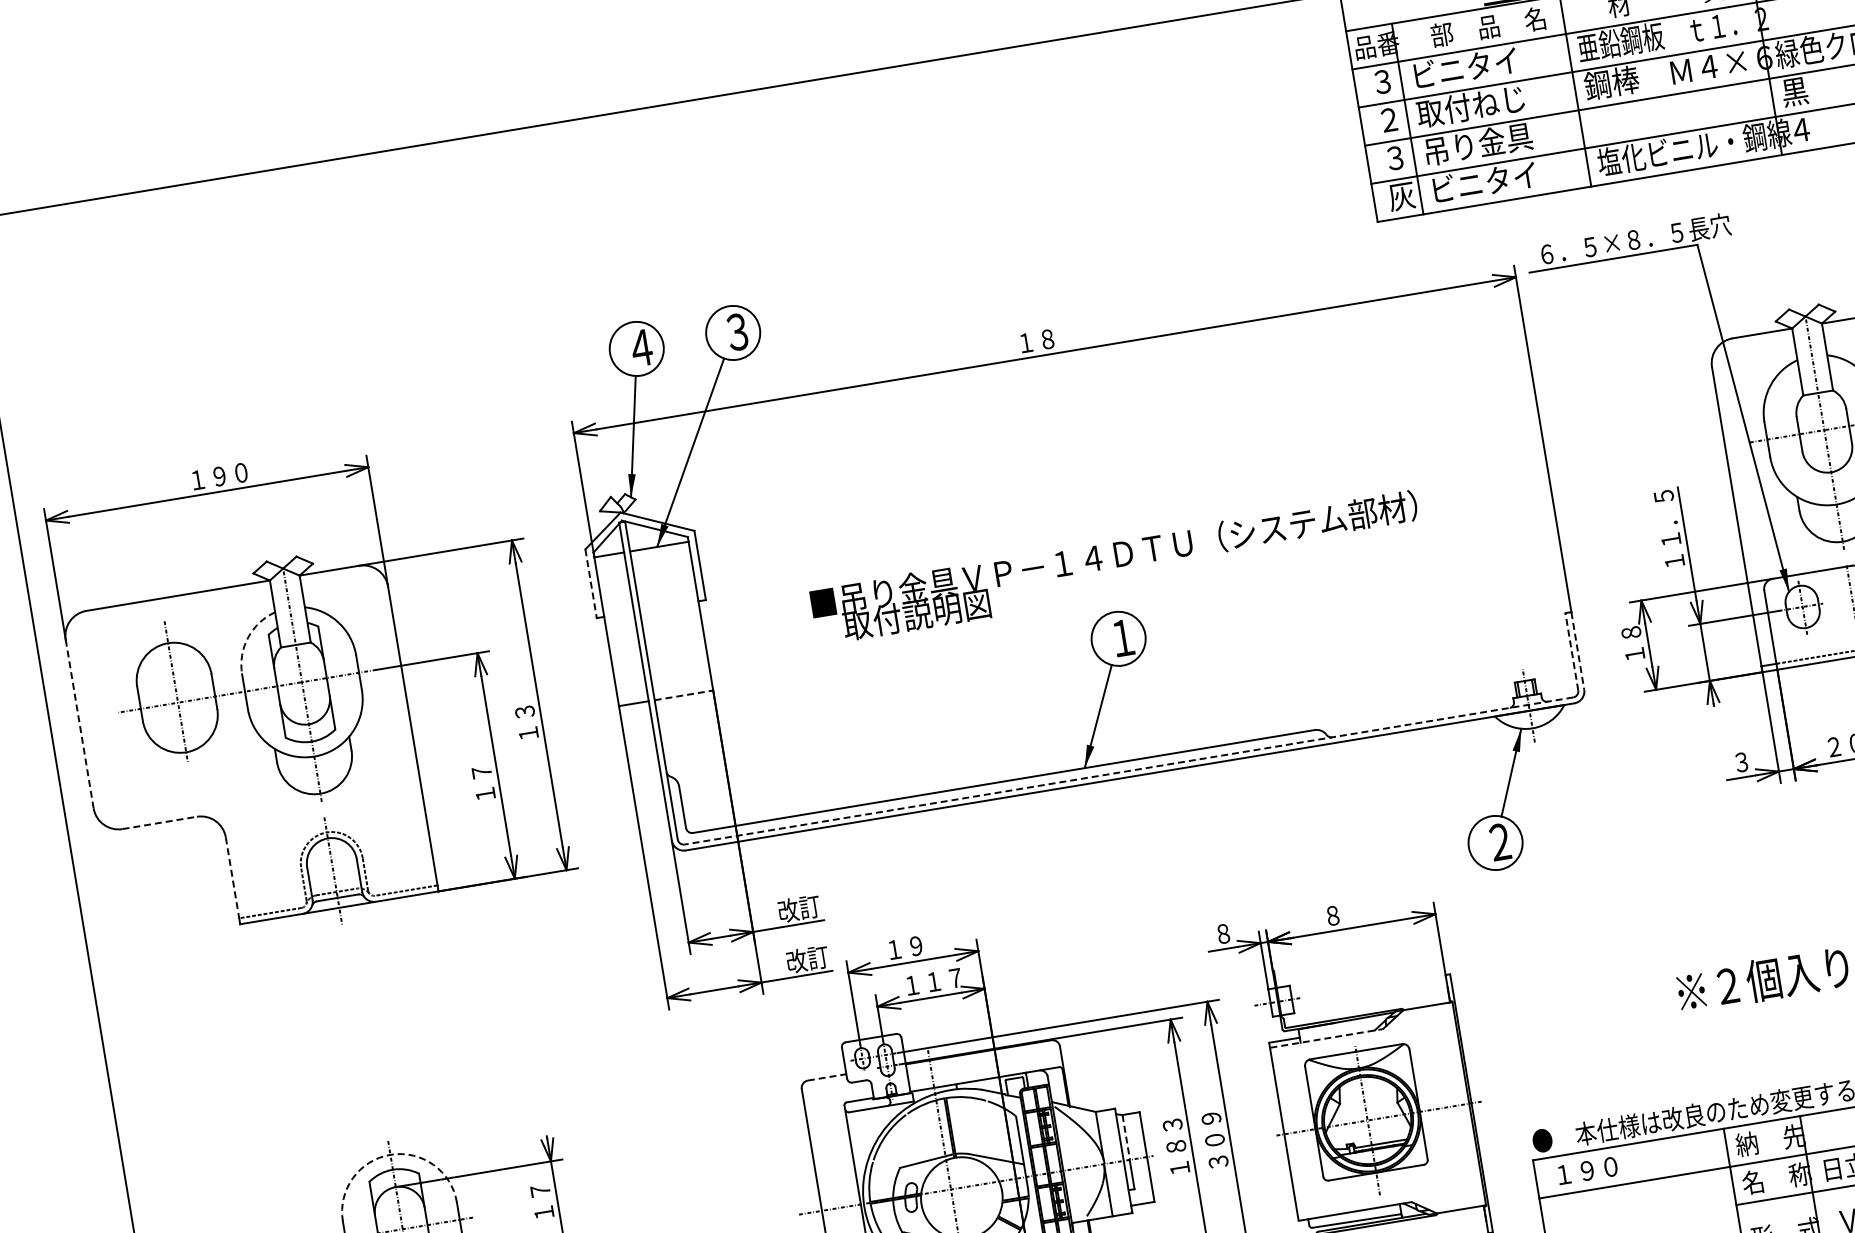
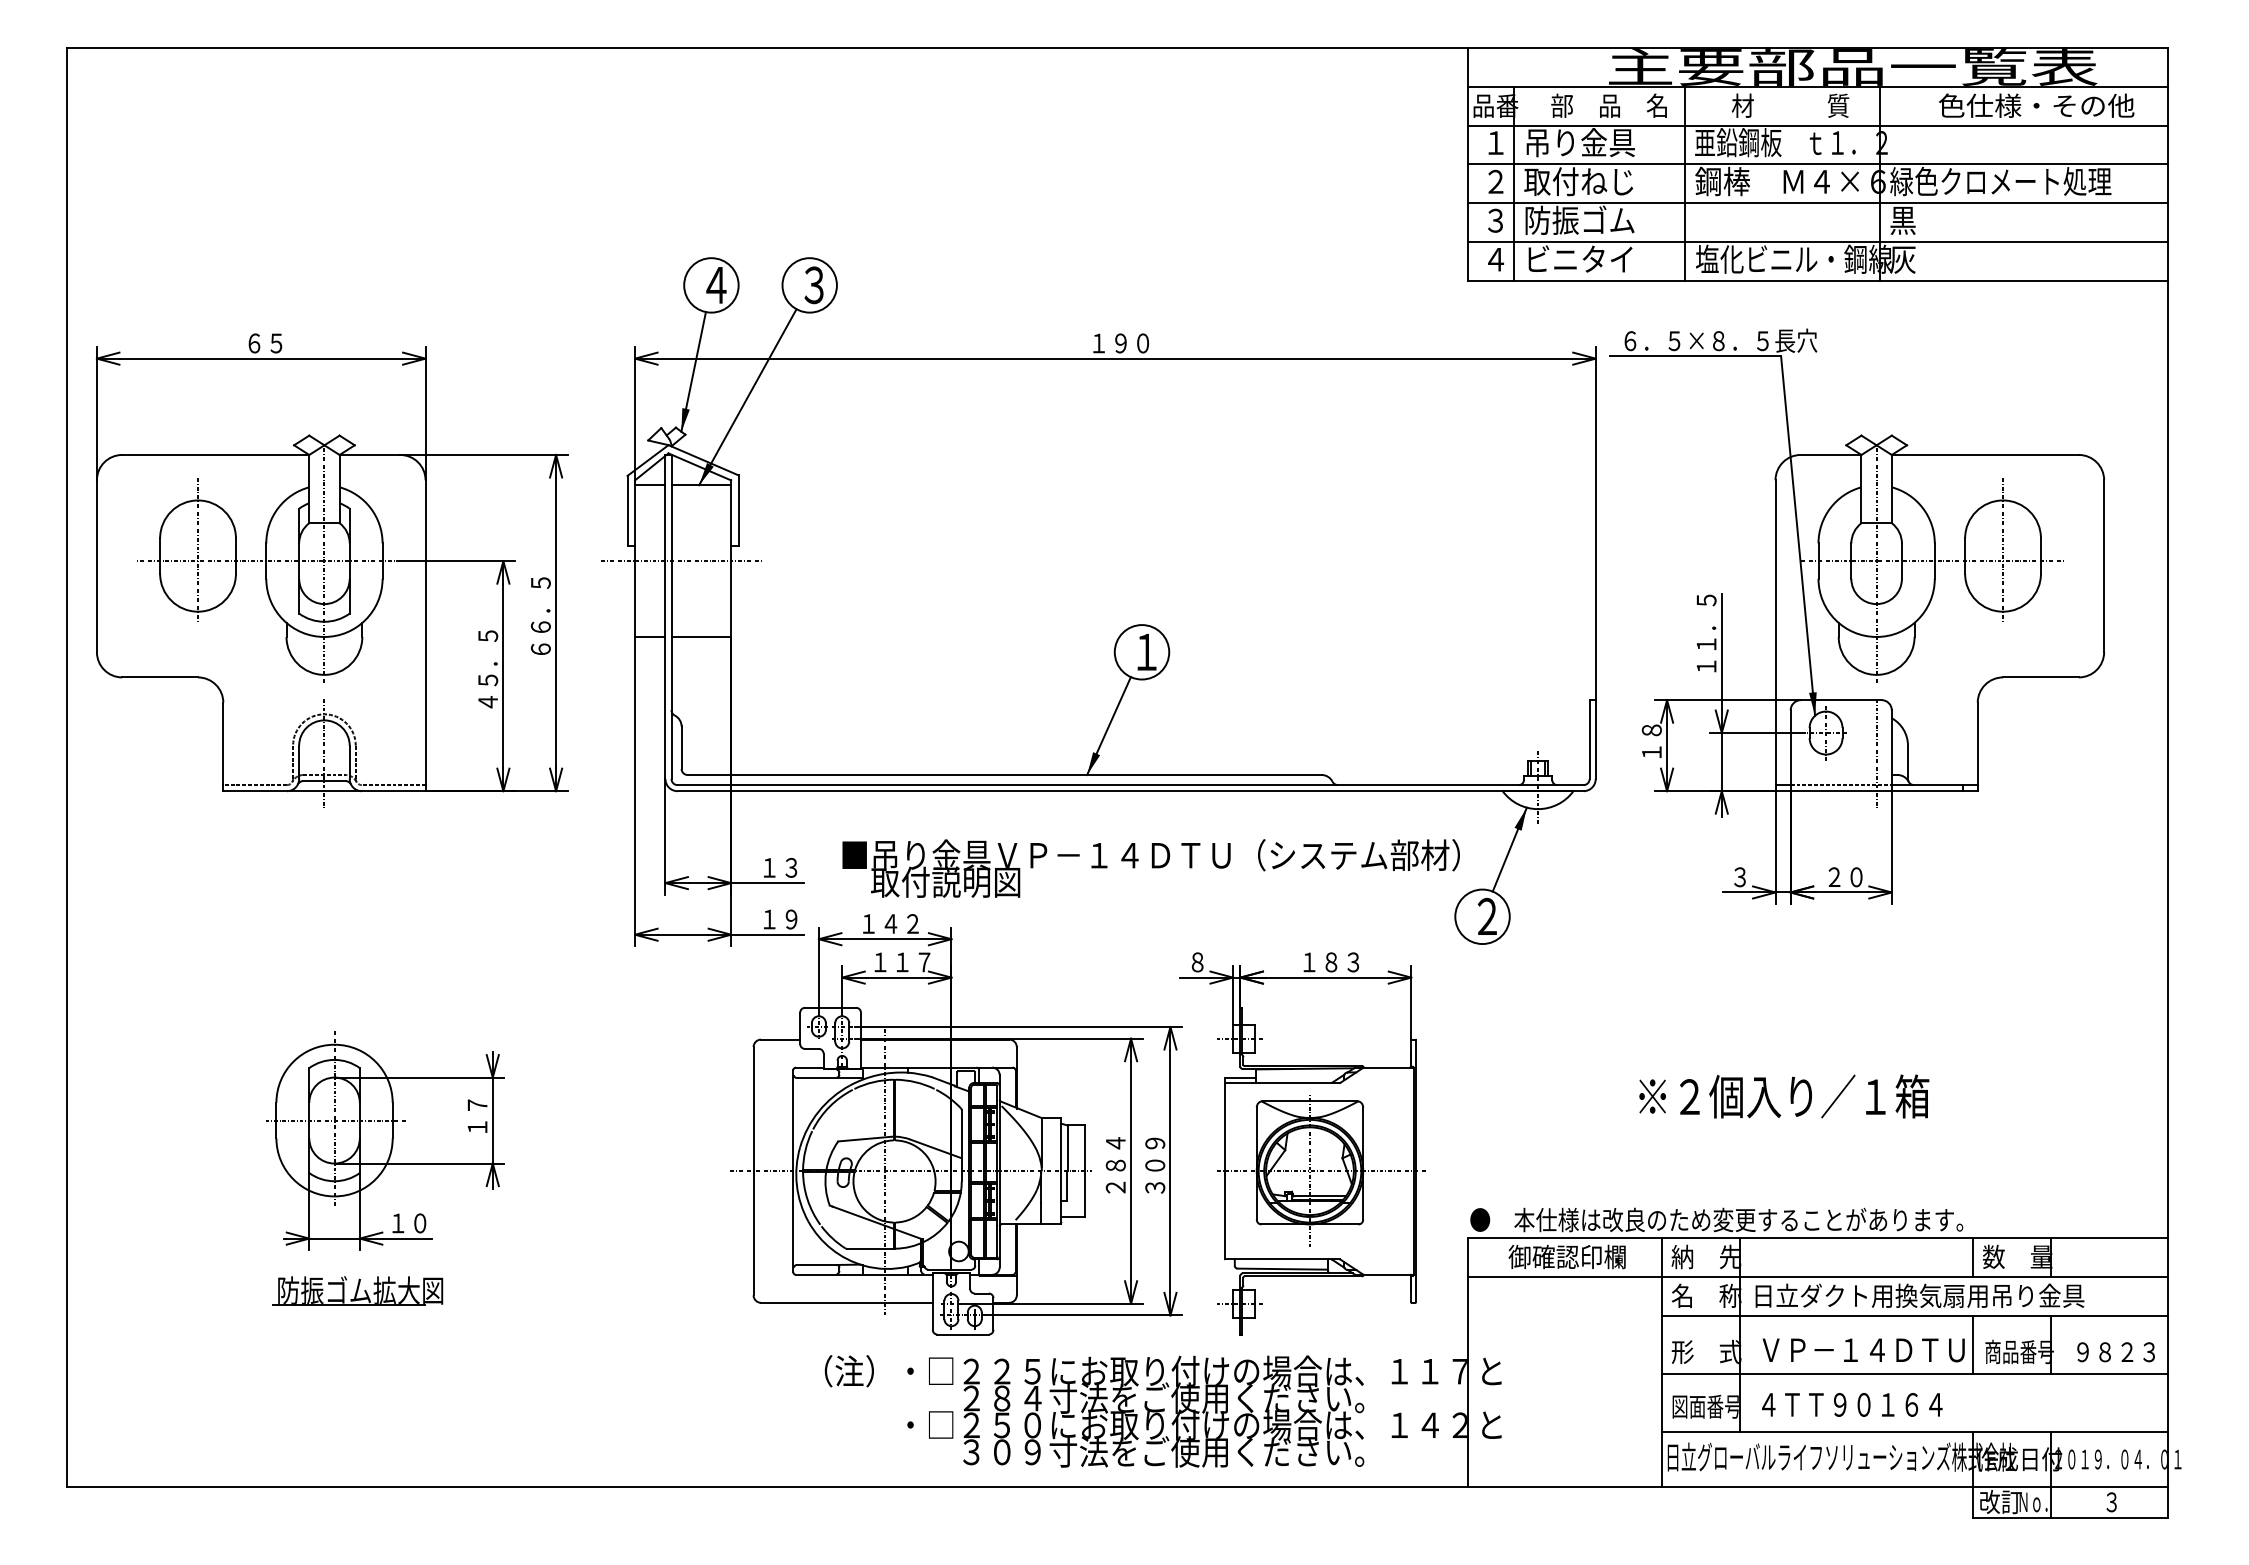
text: (1465, 67) -> (1580, 142), ビニタイ -> 吊り金具
text: (1382, 82) -> (1495, 143), ３ -> １
text: (1800, 130) -> (1902, 259), ４ -> 灰
text: (1477, 143) -> (1579, 219), 吊り金具 -> 防振ゴム
text: (1401, 196) -> (1495, 259), 灰 -> ４
text: (1059, 337) -> (1132, 343), １８ -> １９０
text: (219, 476) -> (276, 343), １９０ -> ６５
text: (1115, 568) -> (1150, 868), moved
line: (591, 584) -> (627, 511), dashed -> solid
line: (653, 624) -> (682, 561), added
arc: (248, 638) -> (278, 508), dashed -> solid
line: (1571, 651) -> (1589, 739), dashed -> solid
line: (1577, 651) -> (1595, 740), dashed -> solid
line: (684, 694) -> (701, 636), dashed -> solid
text: (522, 700) -> (540, 615), １３ -> ６６．５
line: (79, 724) -> (96, 566), dashed -> solid
text: (480, 761) -> (488, 669), １７ -> ４５．５
line: (1128, 771) -> (1130, 785), dashed -> solid
line: (160, 822) -> (160, 677), dashed -> solid
line: (232, 878) -> (223, 744), dashed -> solid
text: (799, 908) -> (780, 867), 改訂 -> １３
text: (1354, 912) -> (1331, 962), ８ -> １８３
text: (926, 943) -> (901, 923), １９ -> １４２
text: (807, 959) -> (780, 919), 改訂 -> １９
line: (1327, 1038) -> (1283, 1083), dashed -> solid
line: (826, 1077) -> (780, 1039), dashed -> solid
line: (1126, 1137) -> (1067, 1148), dashed -> solid
text: (1175, 1146) -> (1115, 1165), １８３ -> ２８４
arc: (390, 1154) -> (334, 1044), dashed -> solid
text: (1624, 1163) -> (1557, 1256), １９０ -> 御確認印欄

